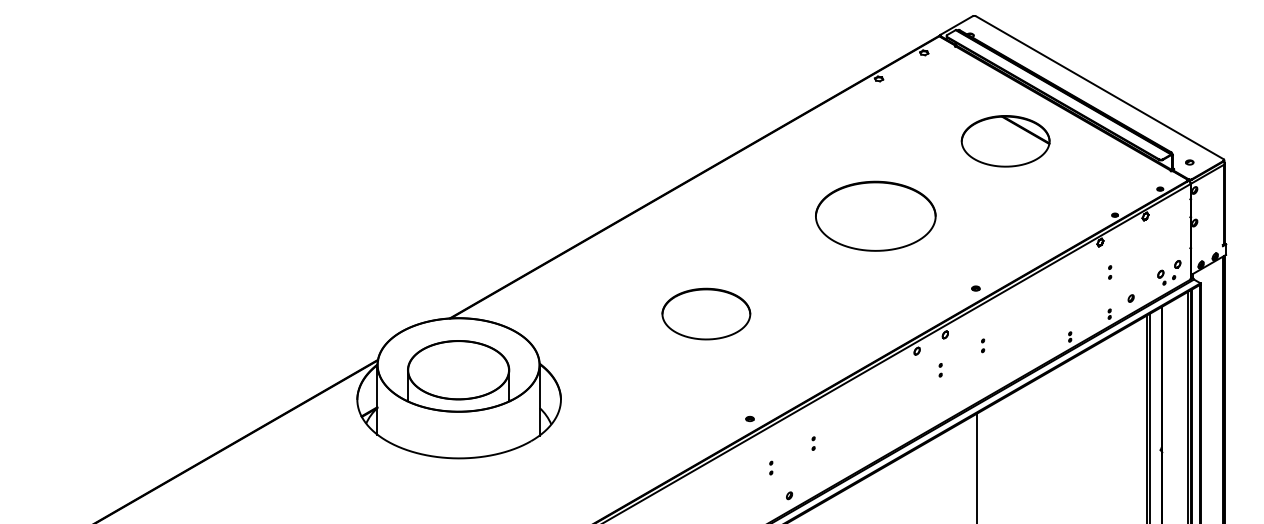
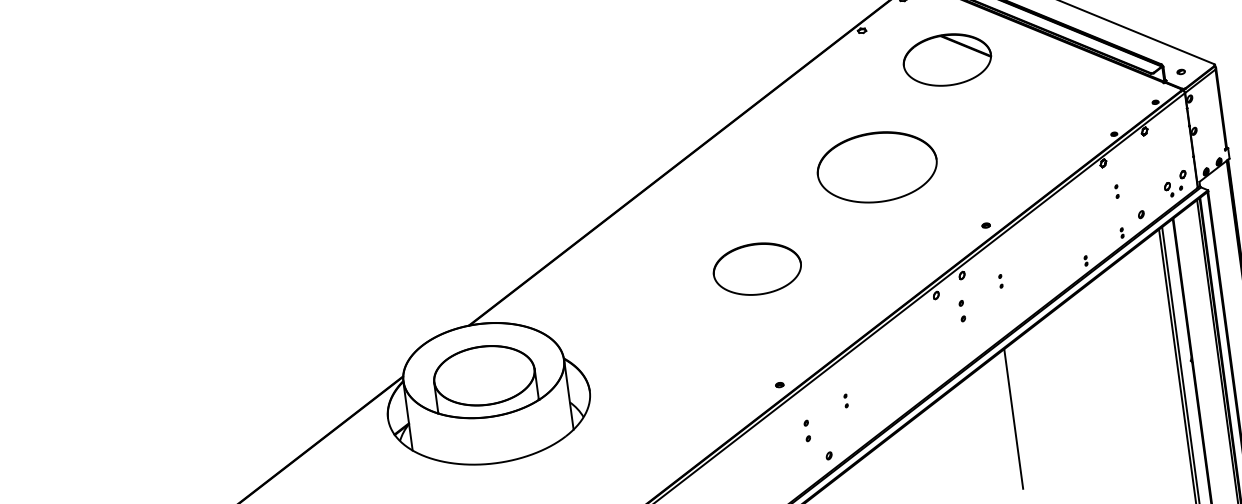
part: (1005, 141) -> (947, 60), moved
part: (706, 313) -> (757, 268), moved
part: (940, 370) -> (962, 311), size x1.6
part: (771, 467) -> (807, 430), size x1.6

